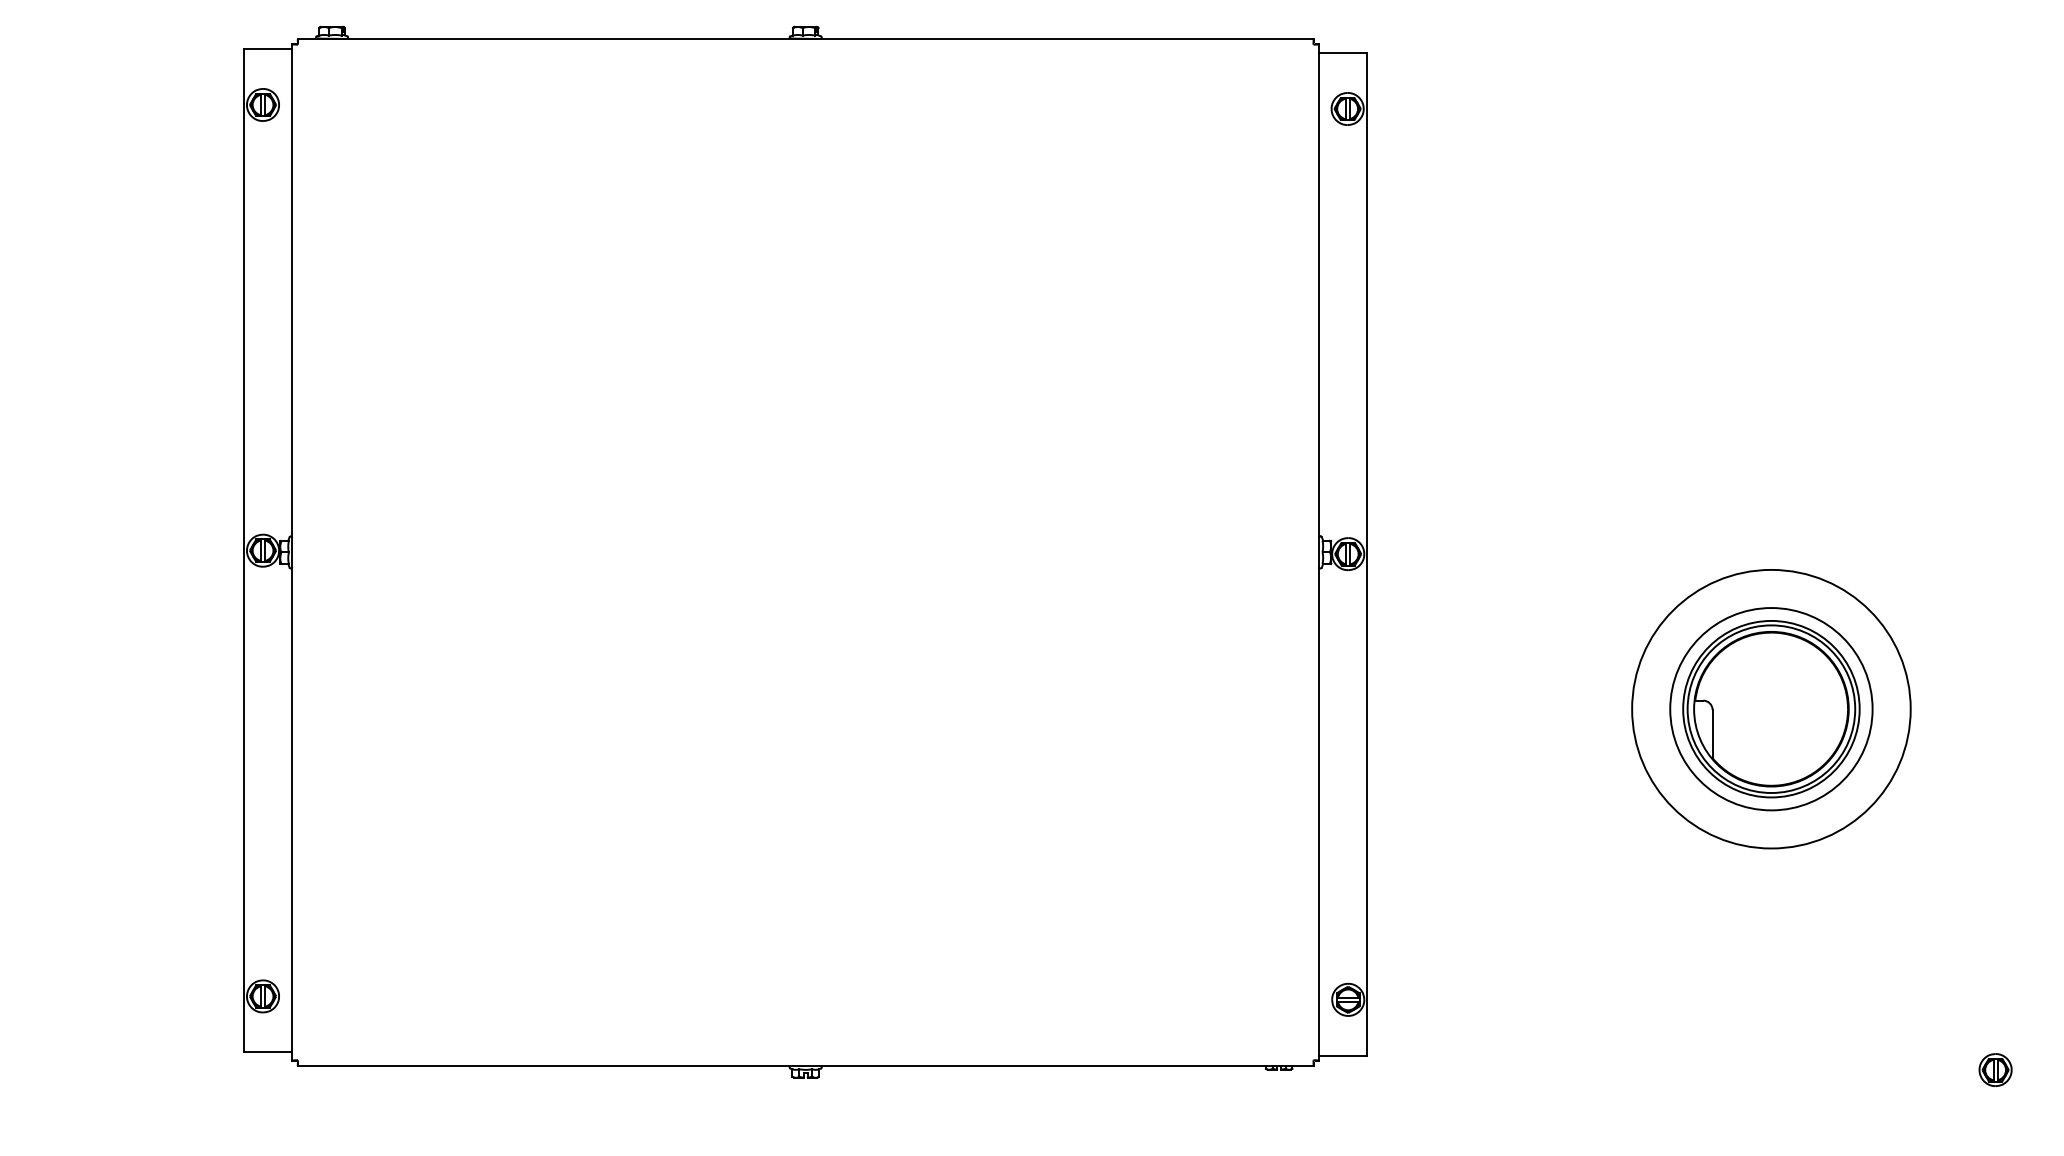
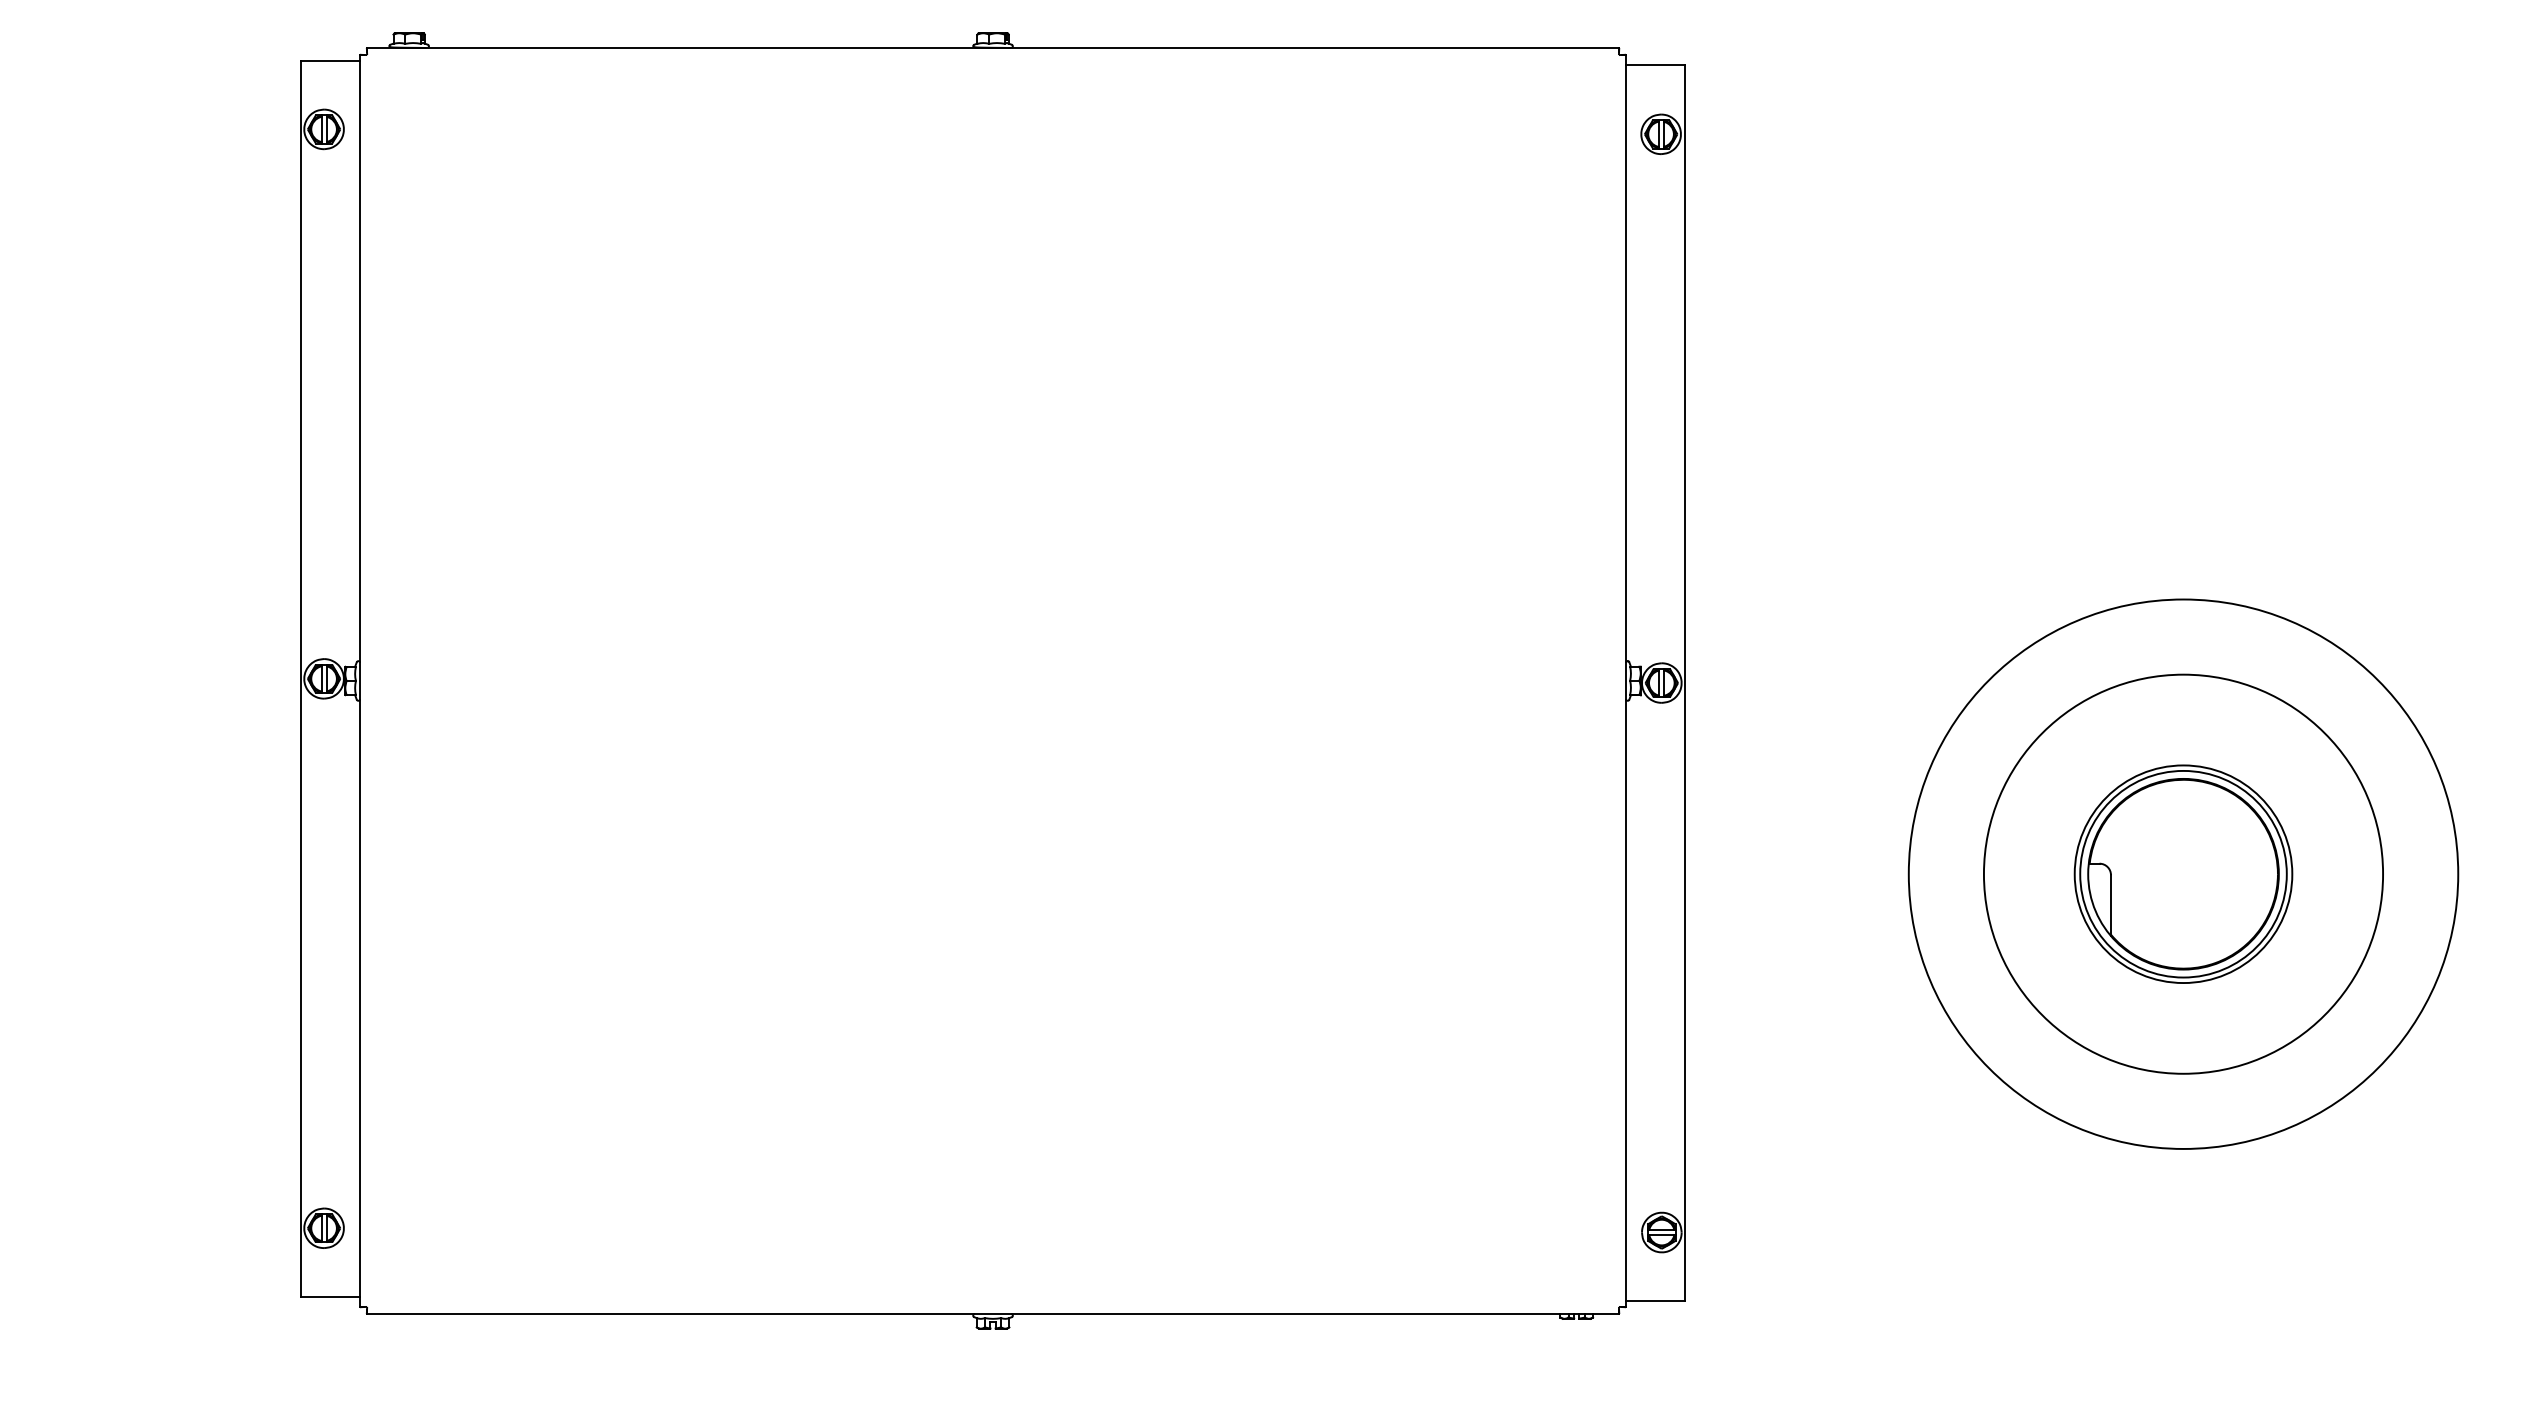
circle: (1771, 708) -> (2183, 873), size x1.6
circle: (1771, 708) -> (2183, 873), size x1.6
part: (1995, 1069) -> (2459, 1318), removed

